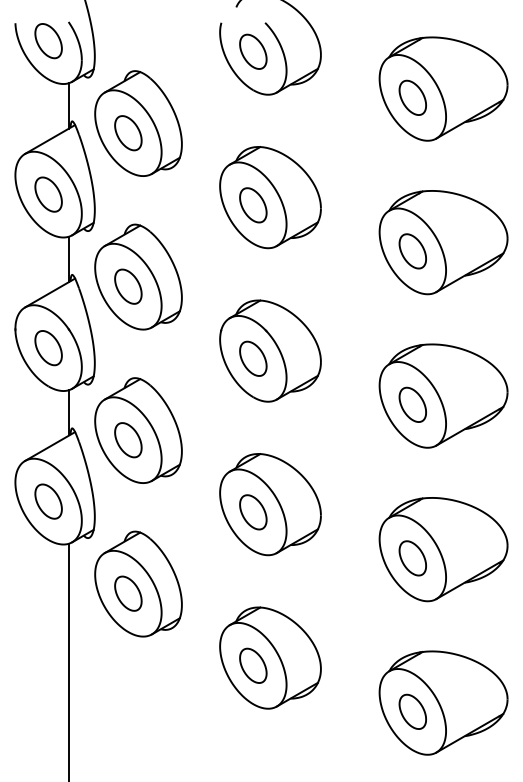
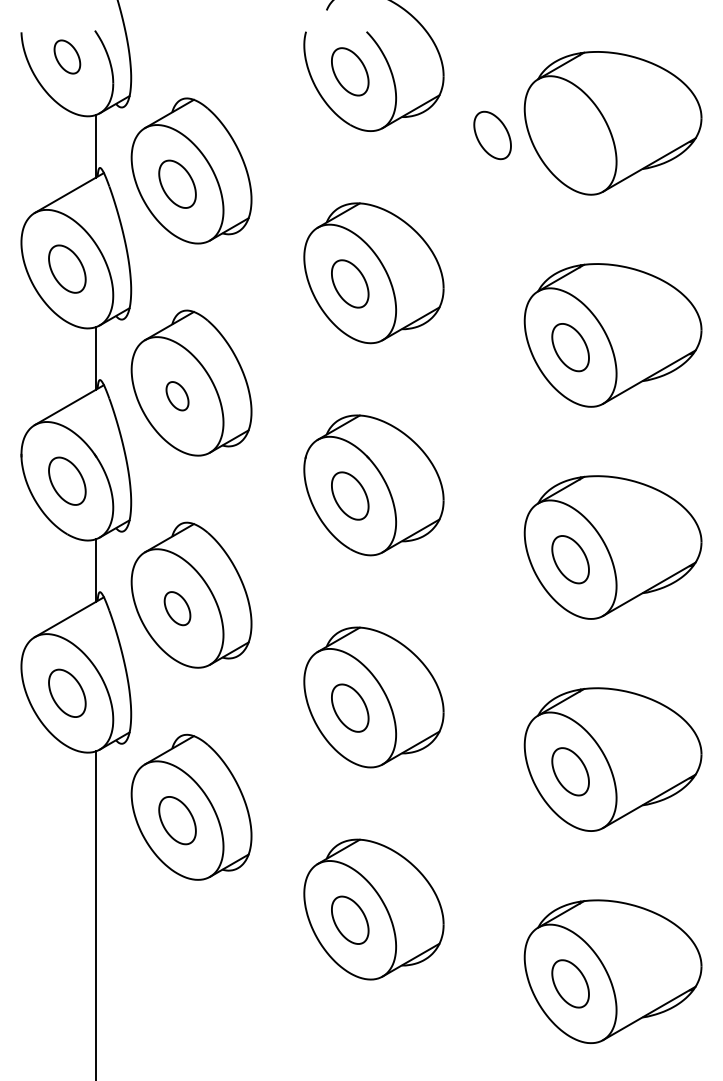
part: (48, 40) -> (67, 56), size x0.7
part: (412, 97) -> (492, 135), moved
part: (128, 286) -> (177, 395), size x0.6
part: (128, 440) -> (177, 608), size x0.7

